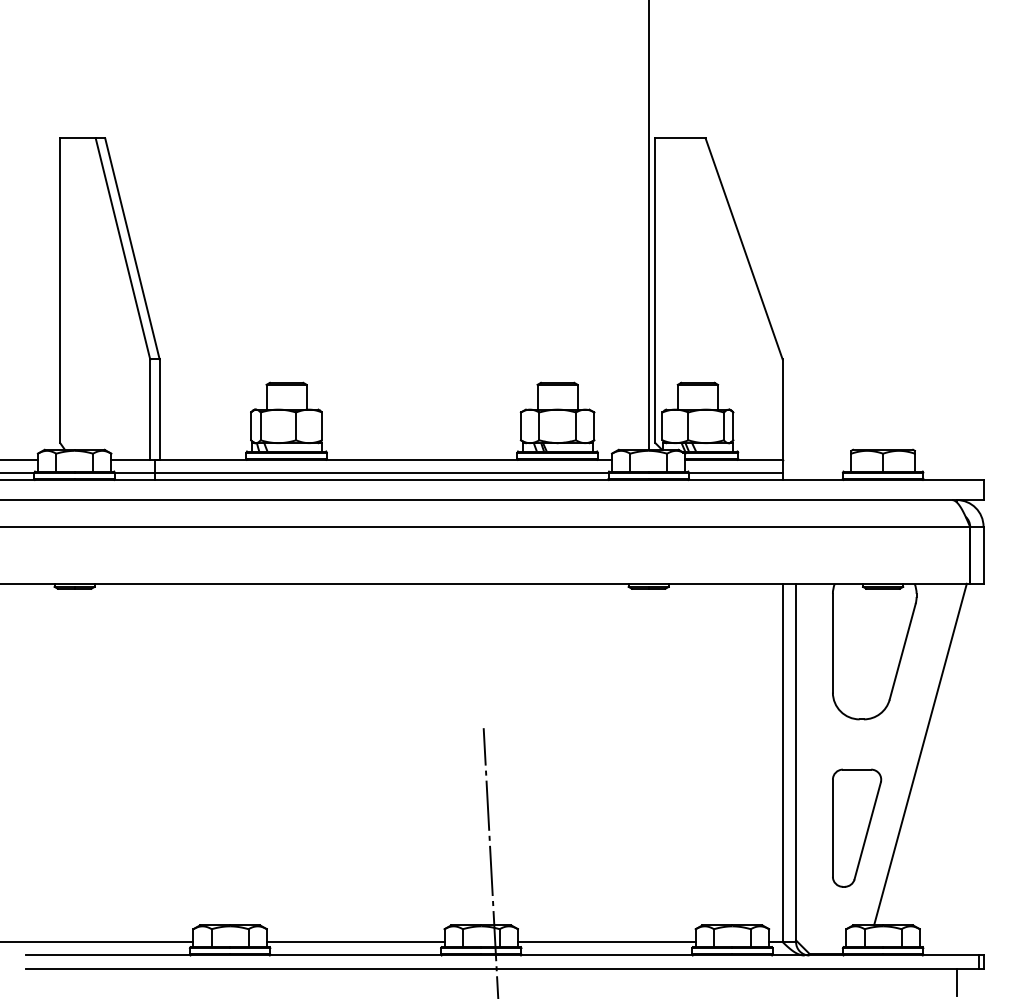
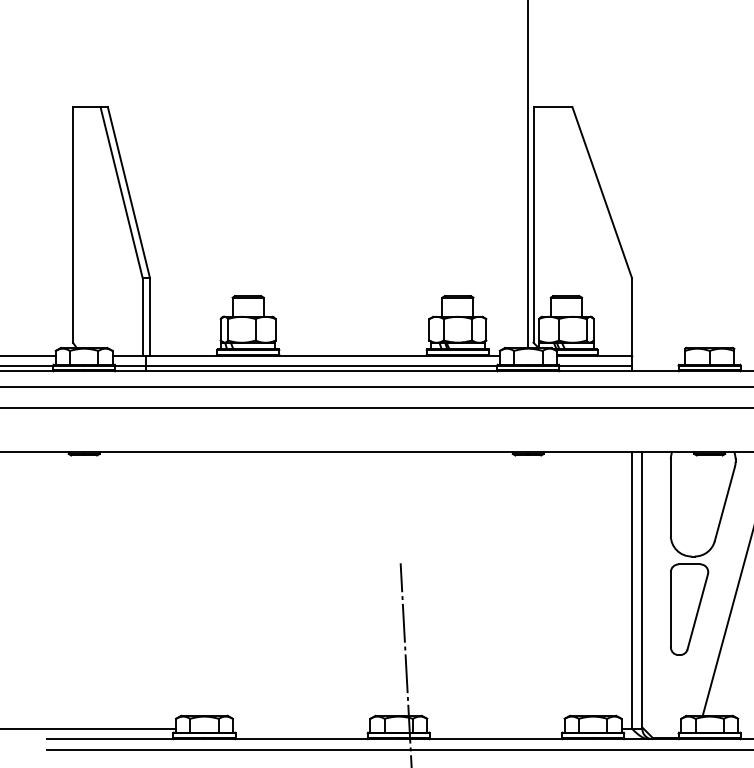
part: (857, 827) -> (689, 609), moved
line: (355, 942) -> (301, 729), removed
line: (606, 942) -> (495, 729), removed

